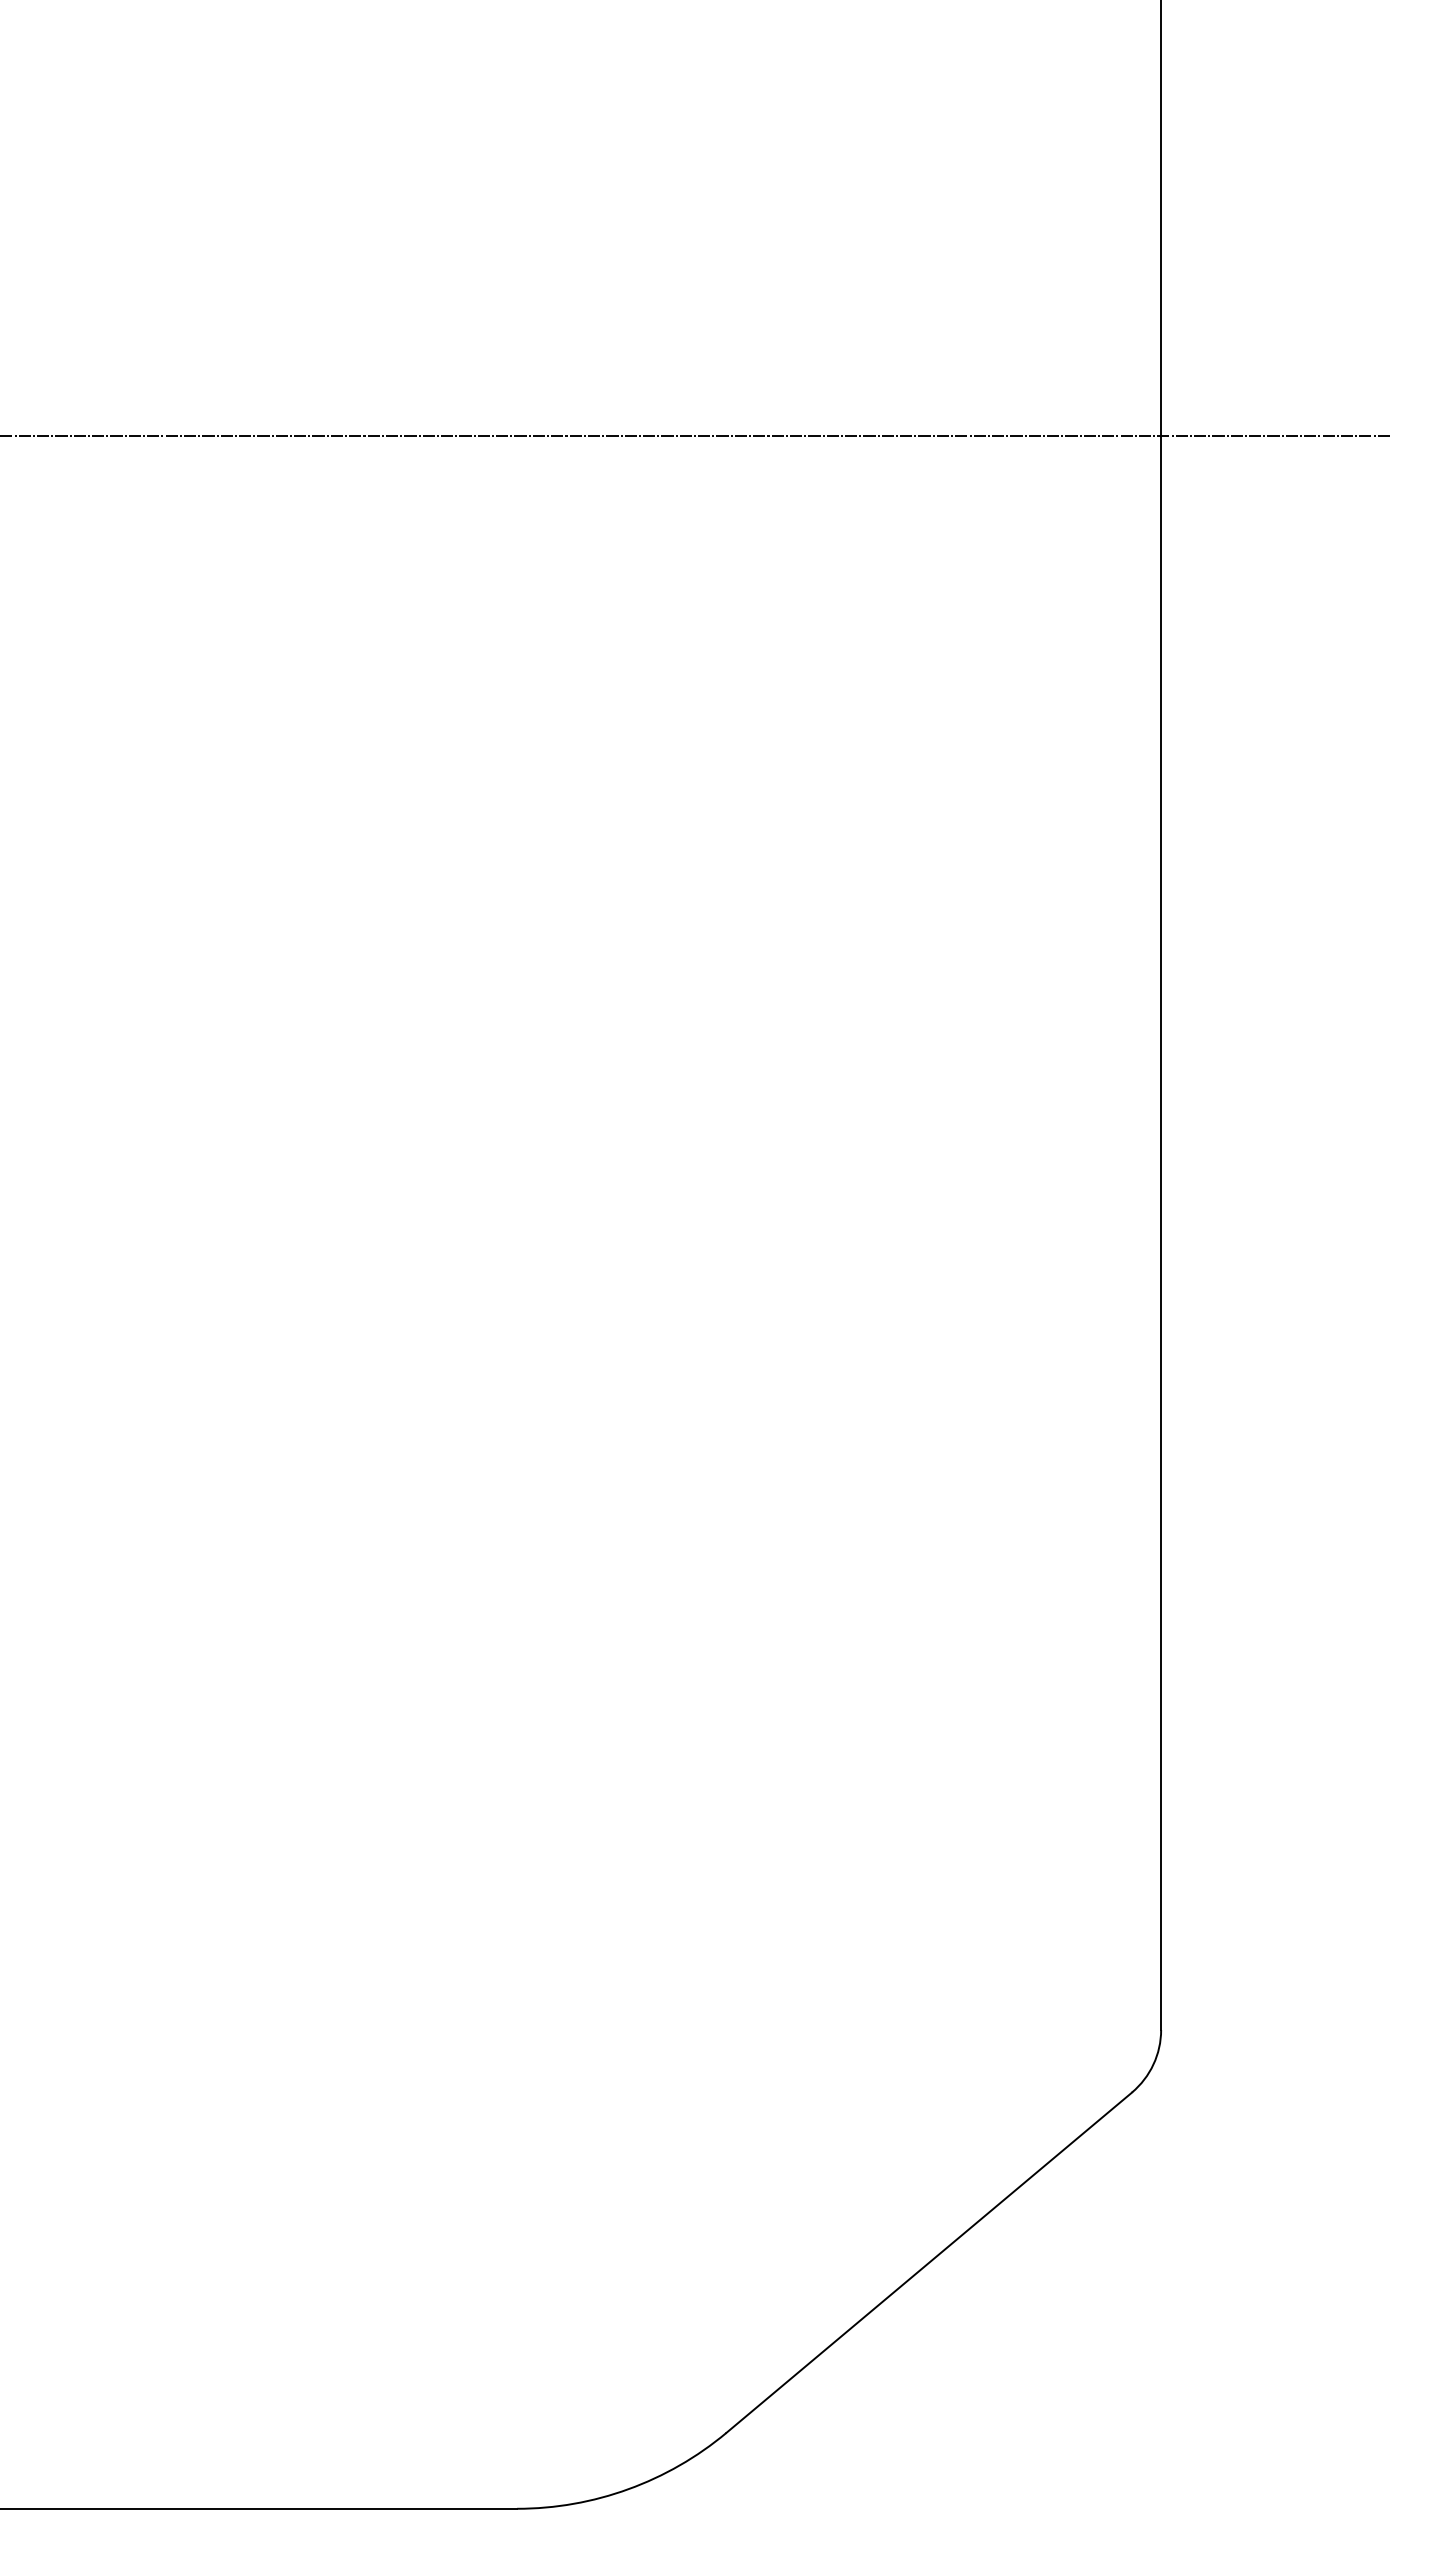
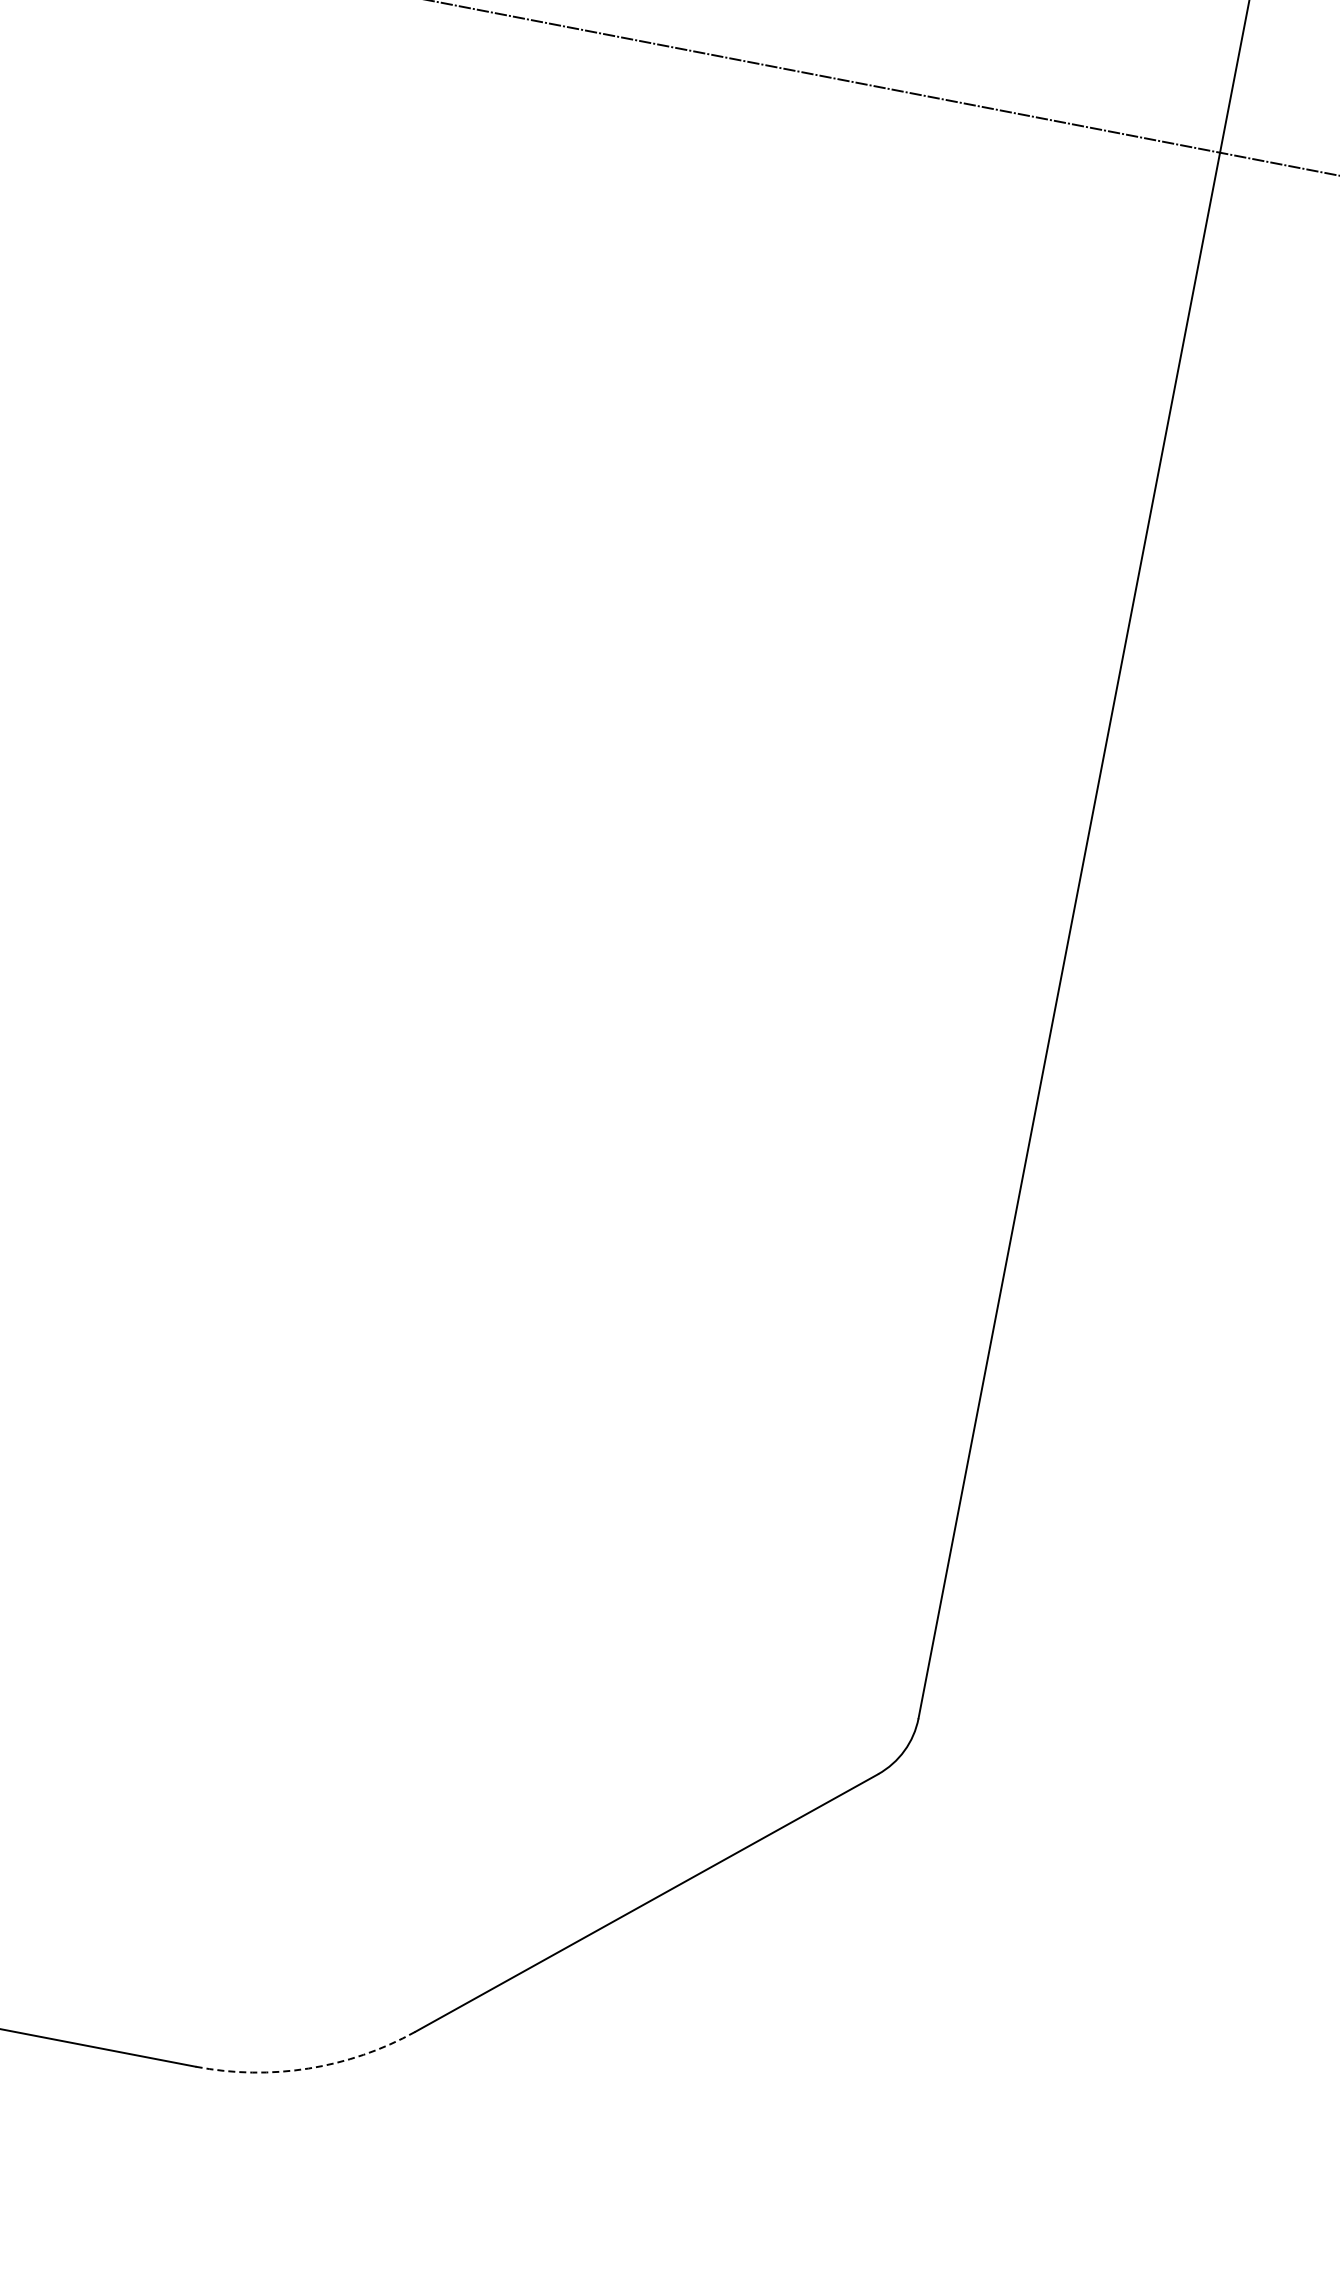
arc: (628, 2489) -> (308, 2068), solid -> dashed

